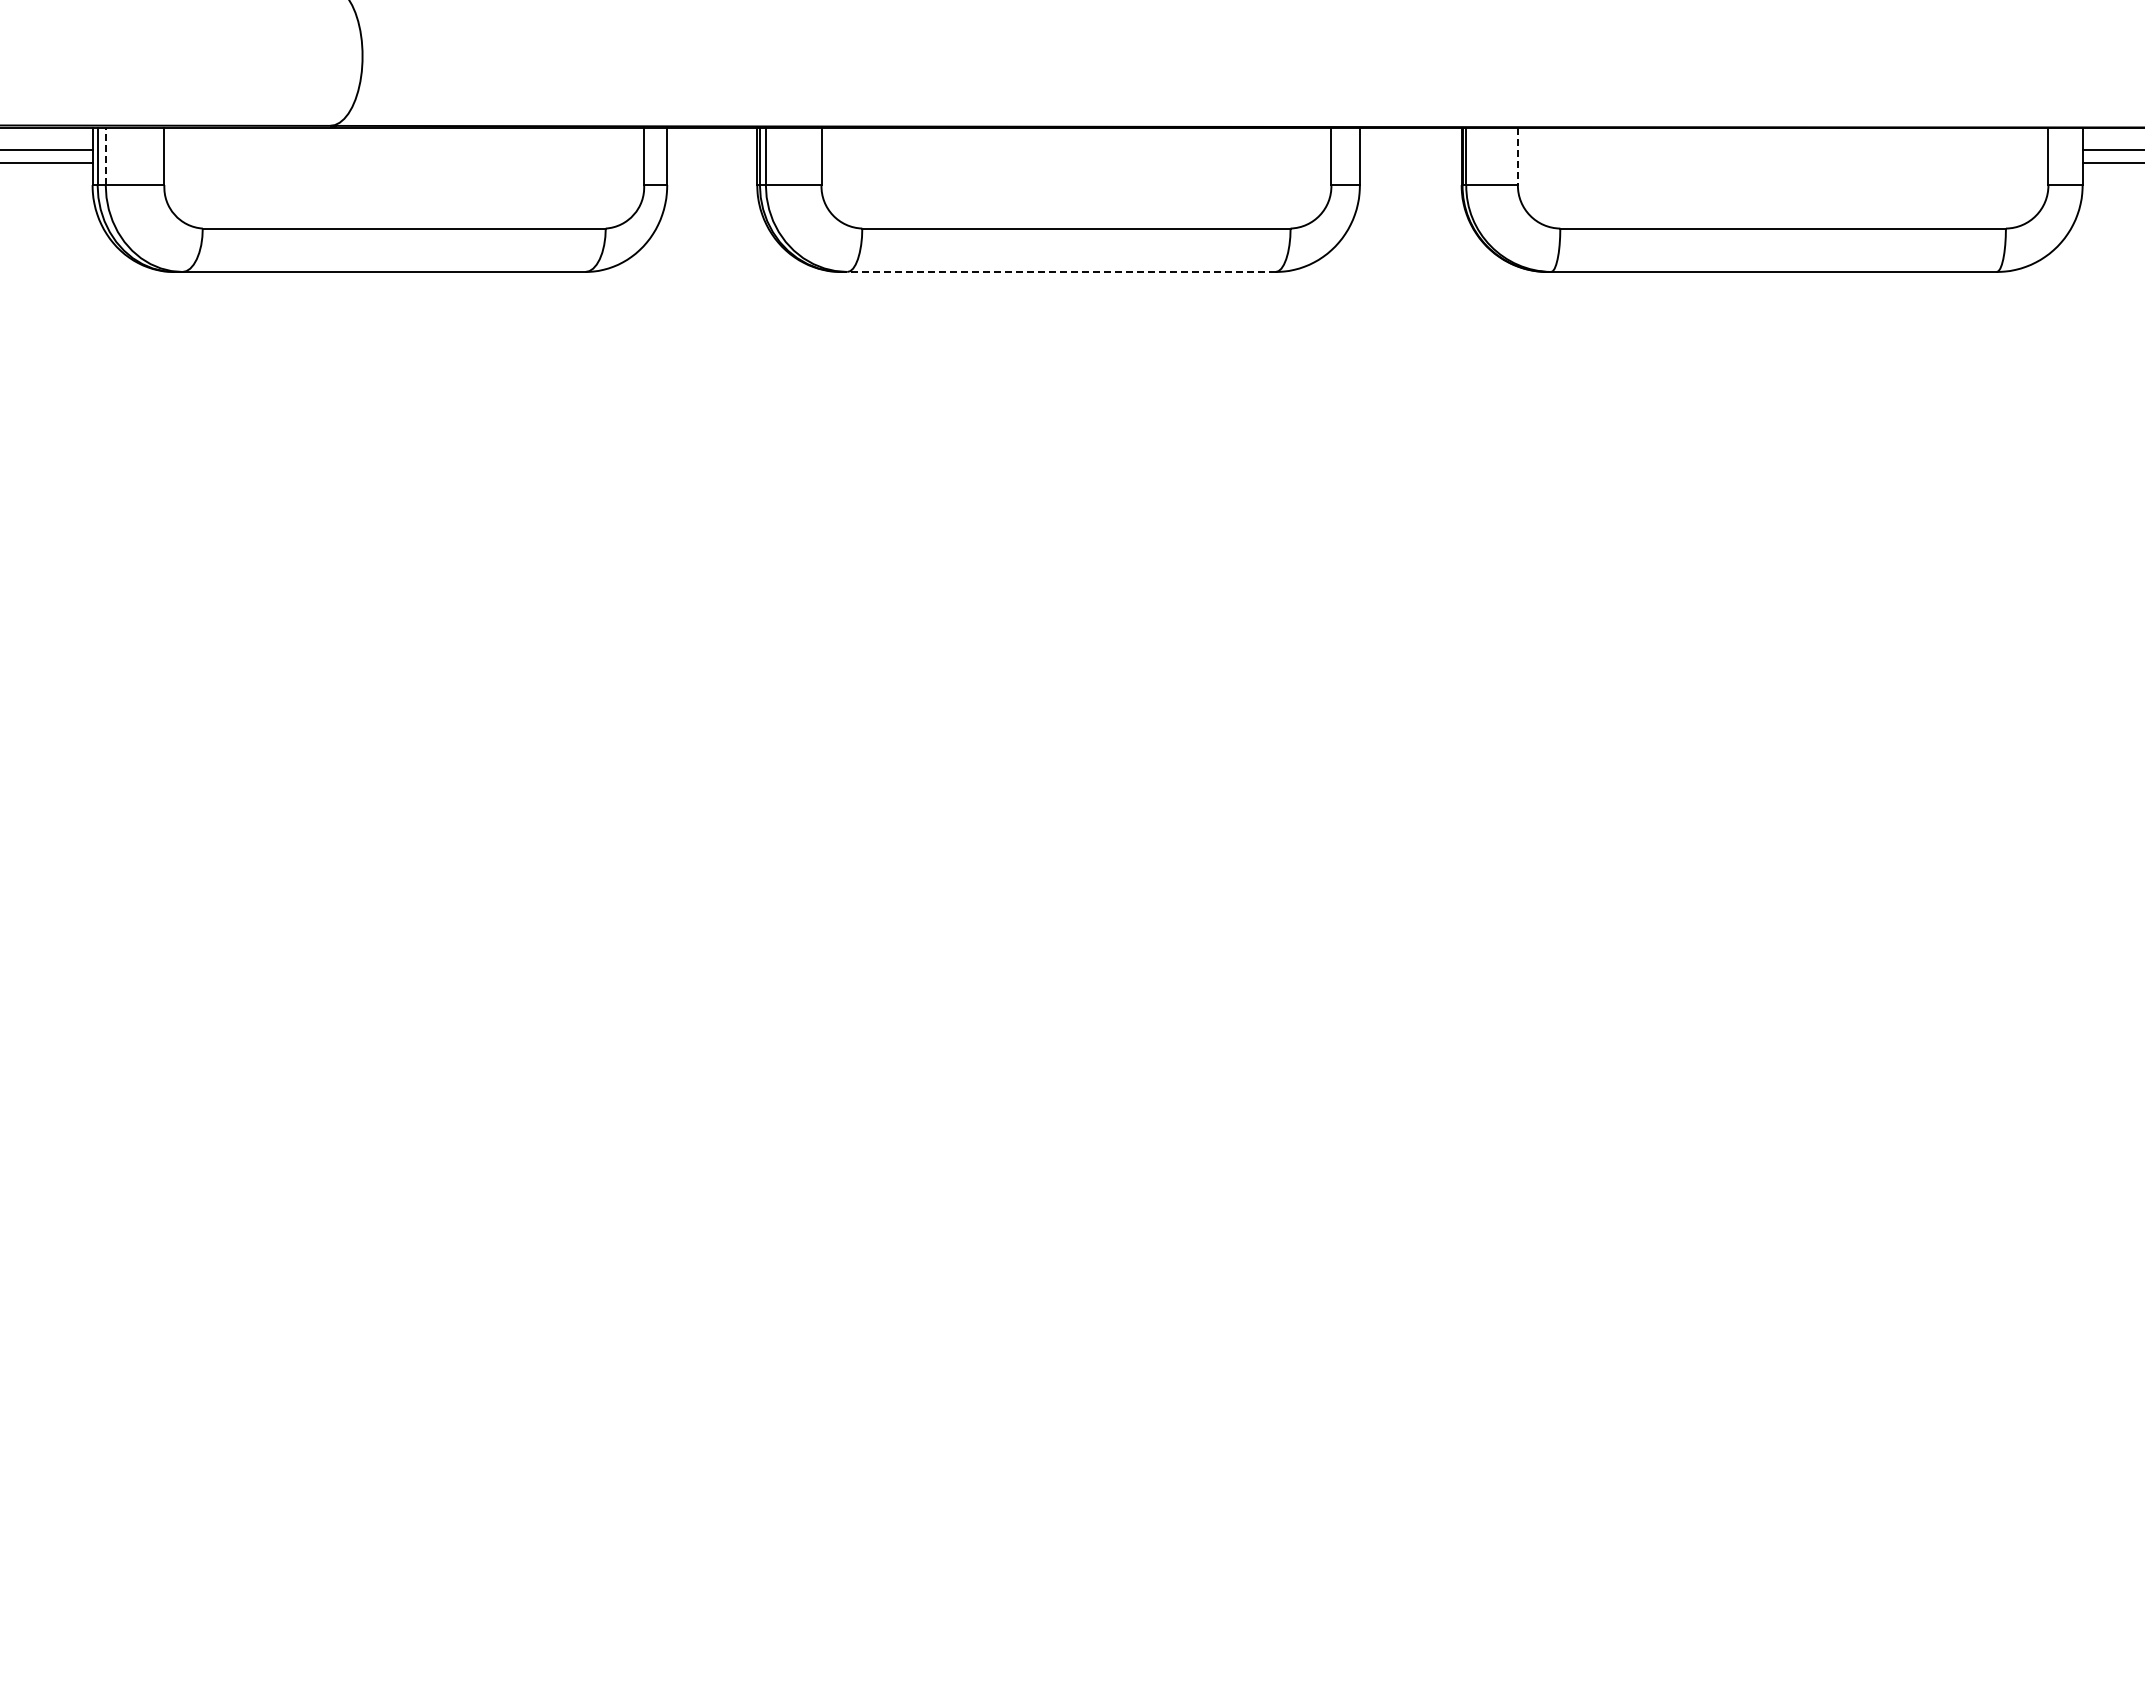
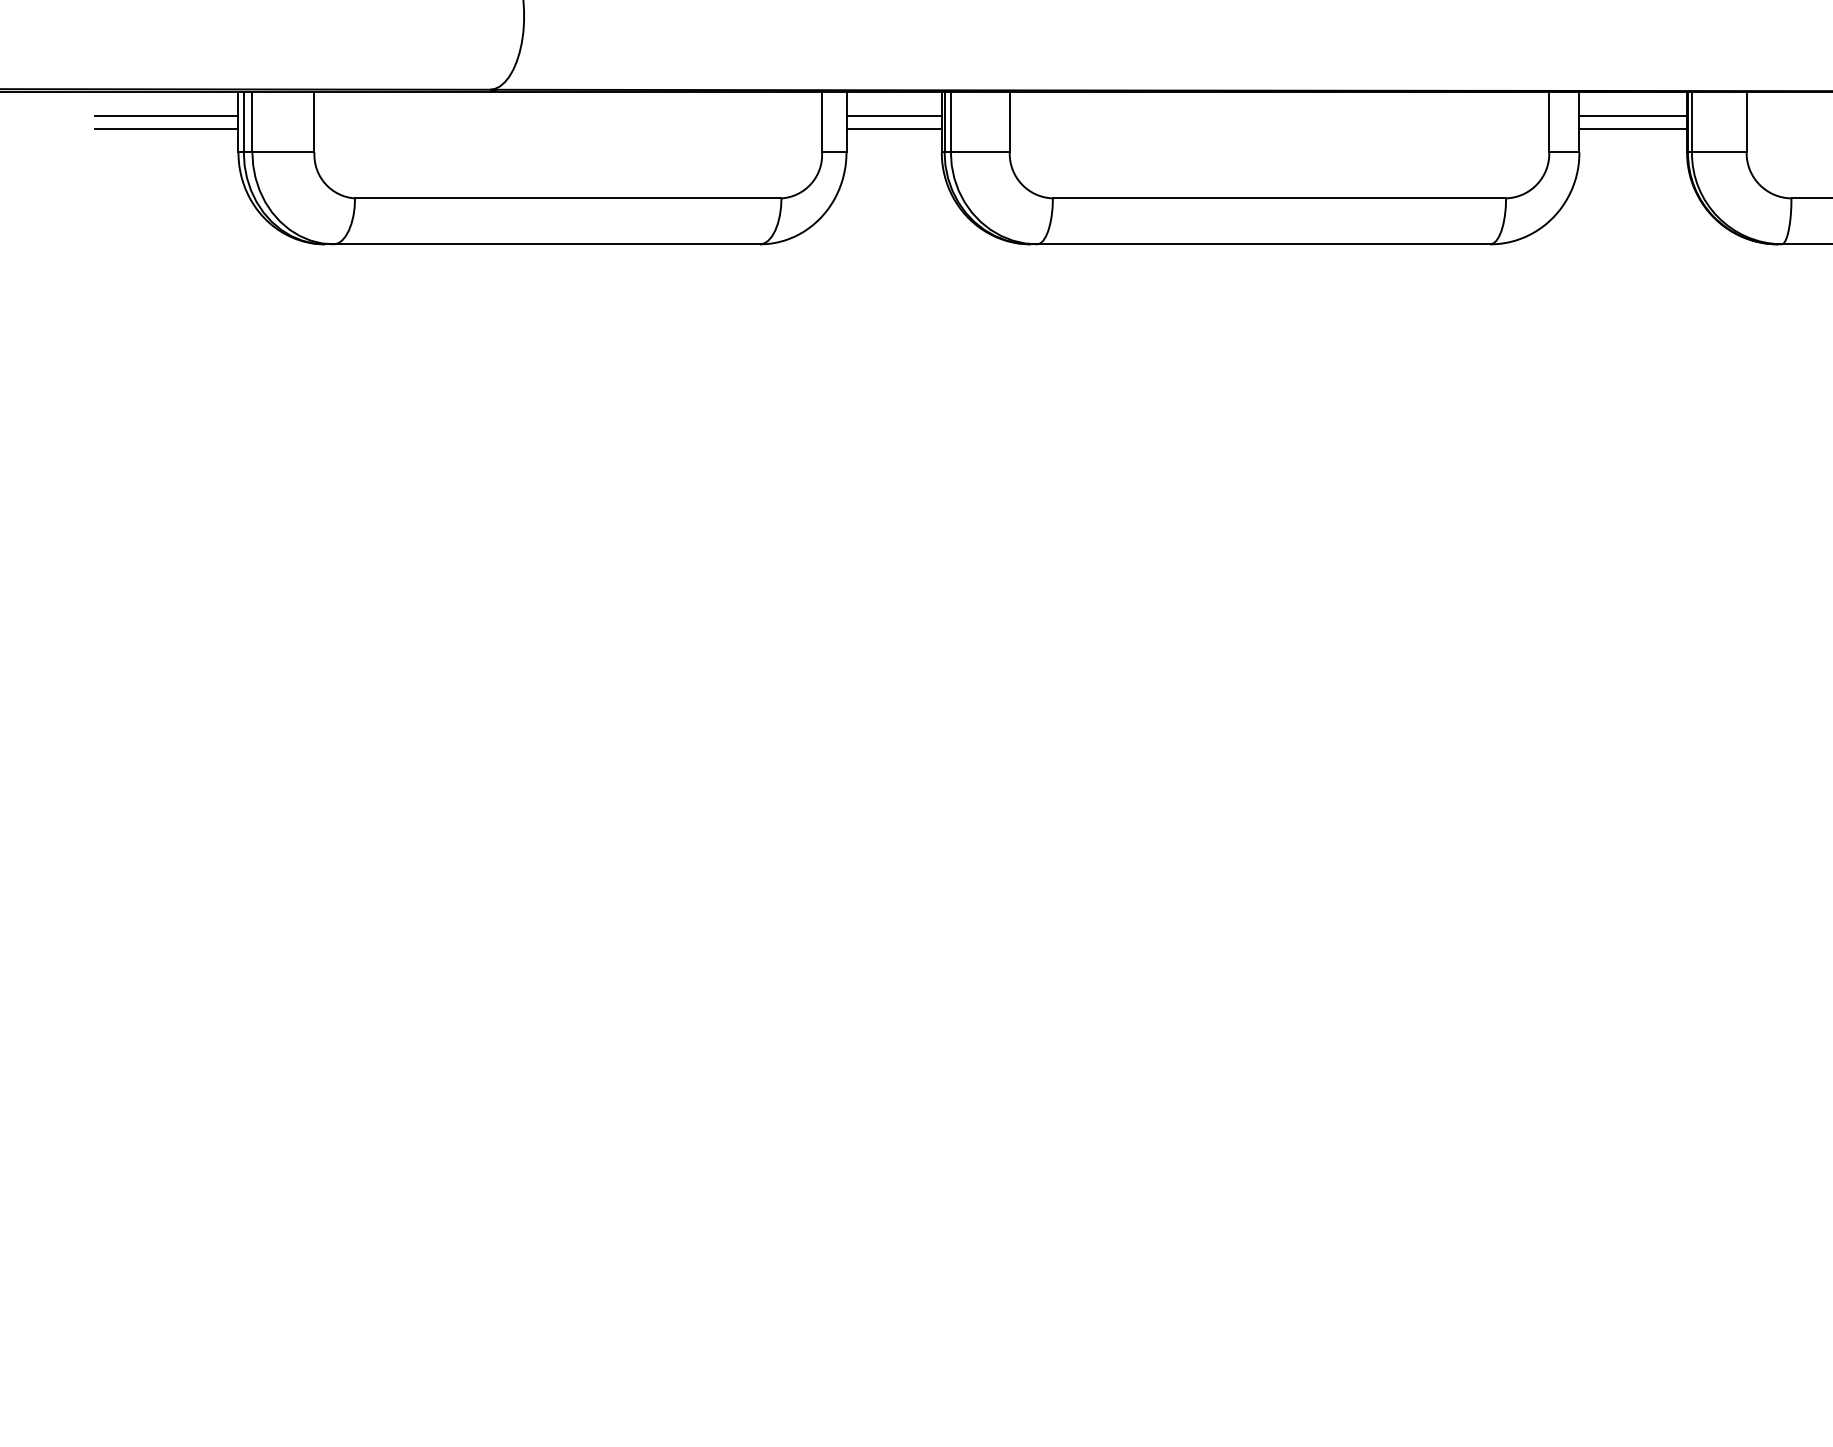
line: (712, 150) -> (894, 115), added
line: (1410, 150) -> (1632, 115), added
line: (105, 156) -> (252, 122), dashed -> solid
line: (1517, 156) -> (1746, 122), dashed -> solid
line: (712, 163) -> (894, 129), added
line: (1410, 163) -> (1632, 129), added
line: (1058, 271) -> (1260, 243), dashed -> solid

